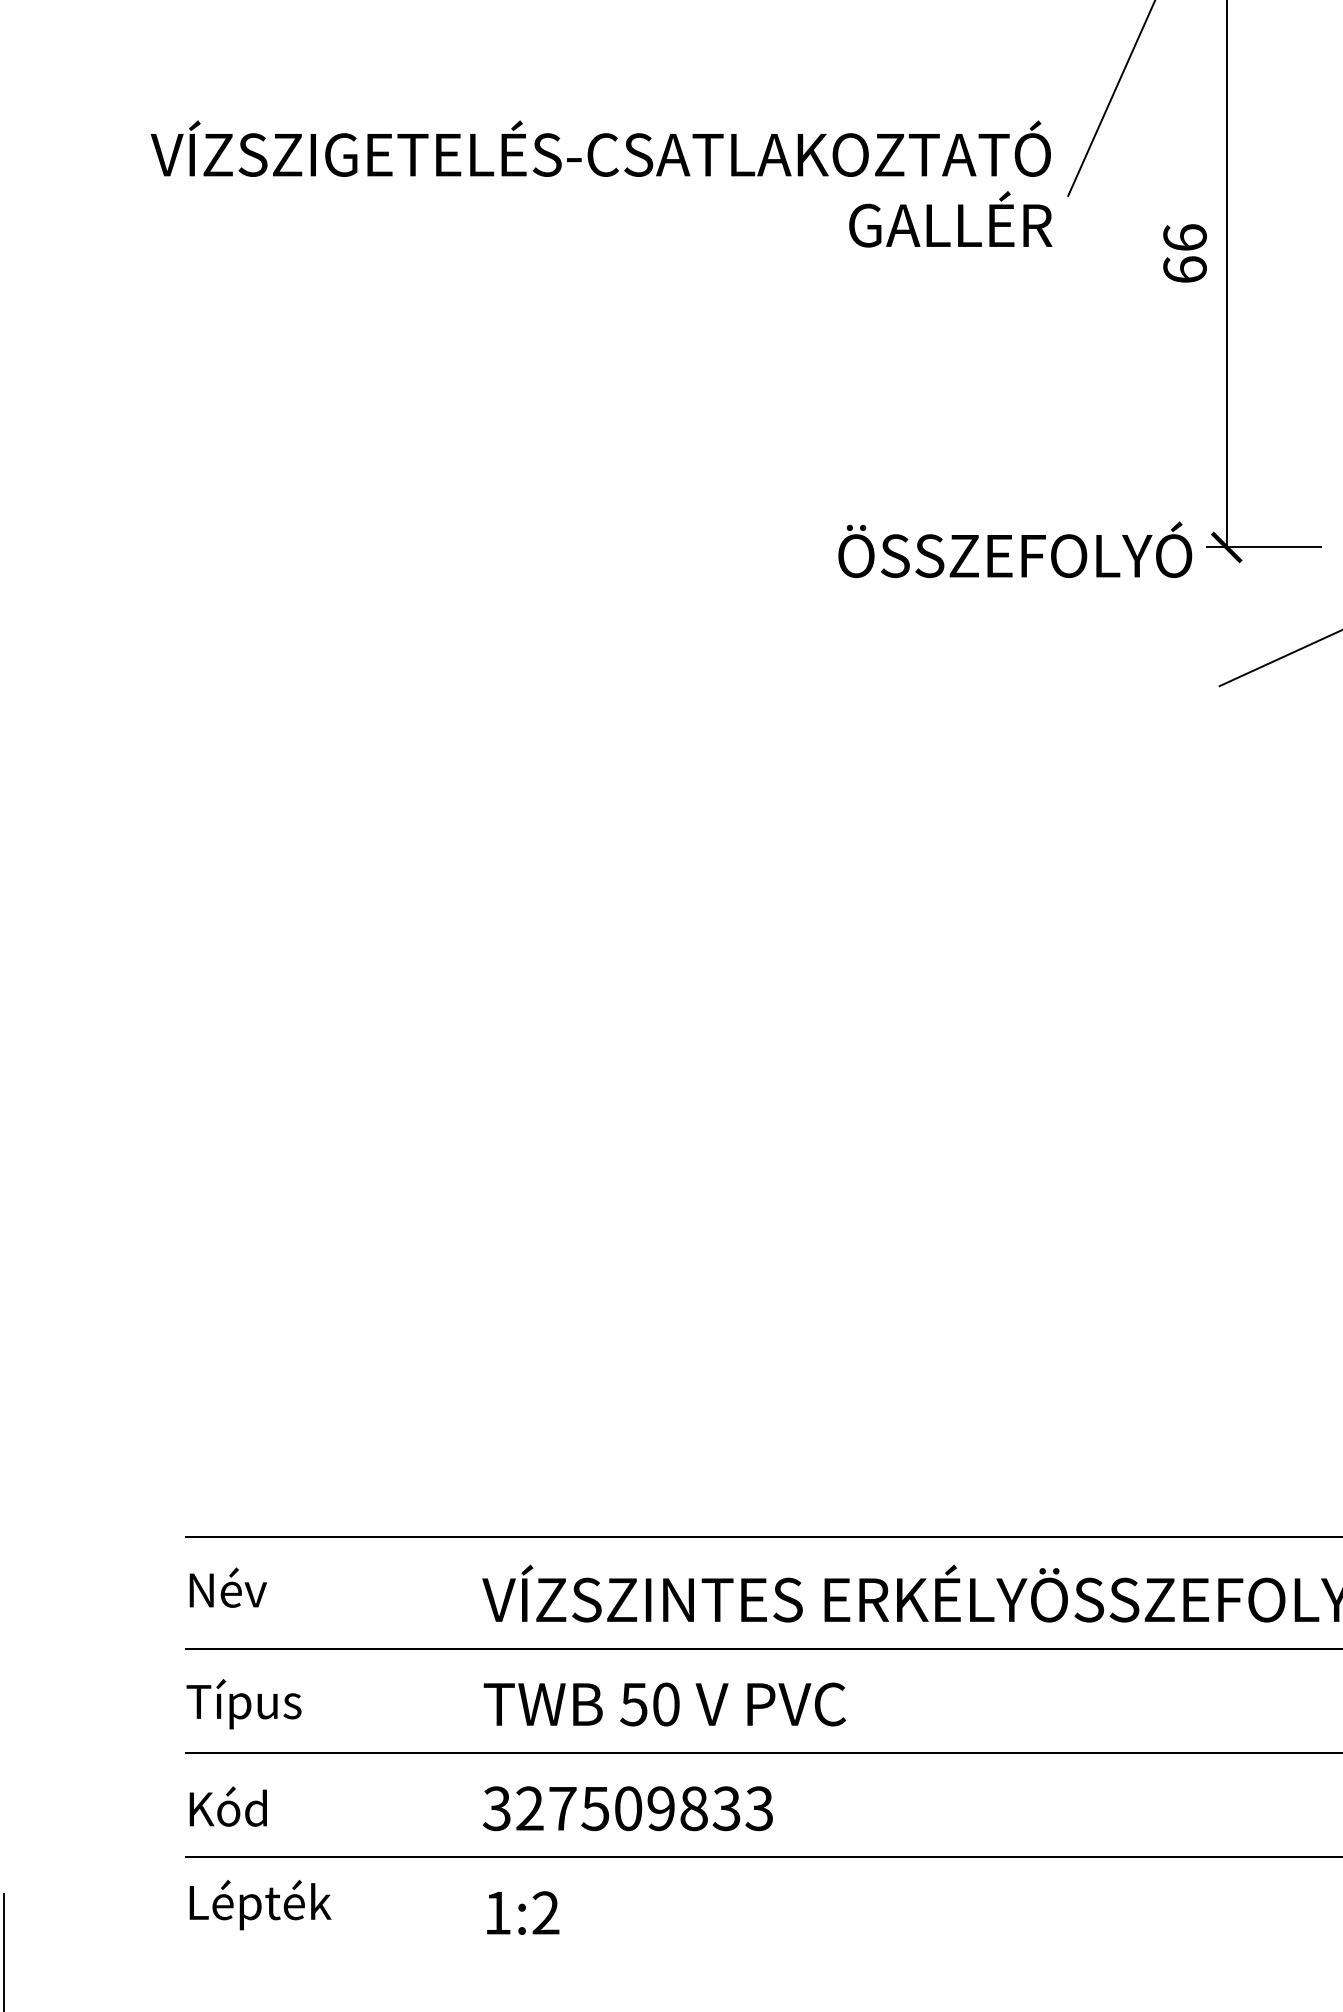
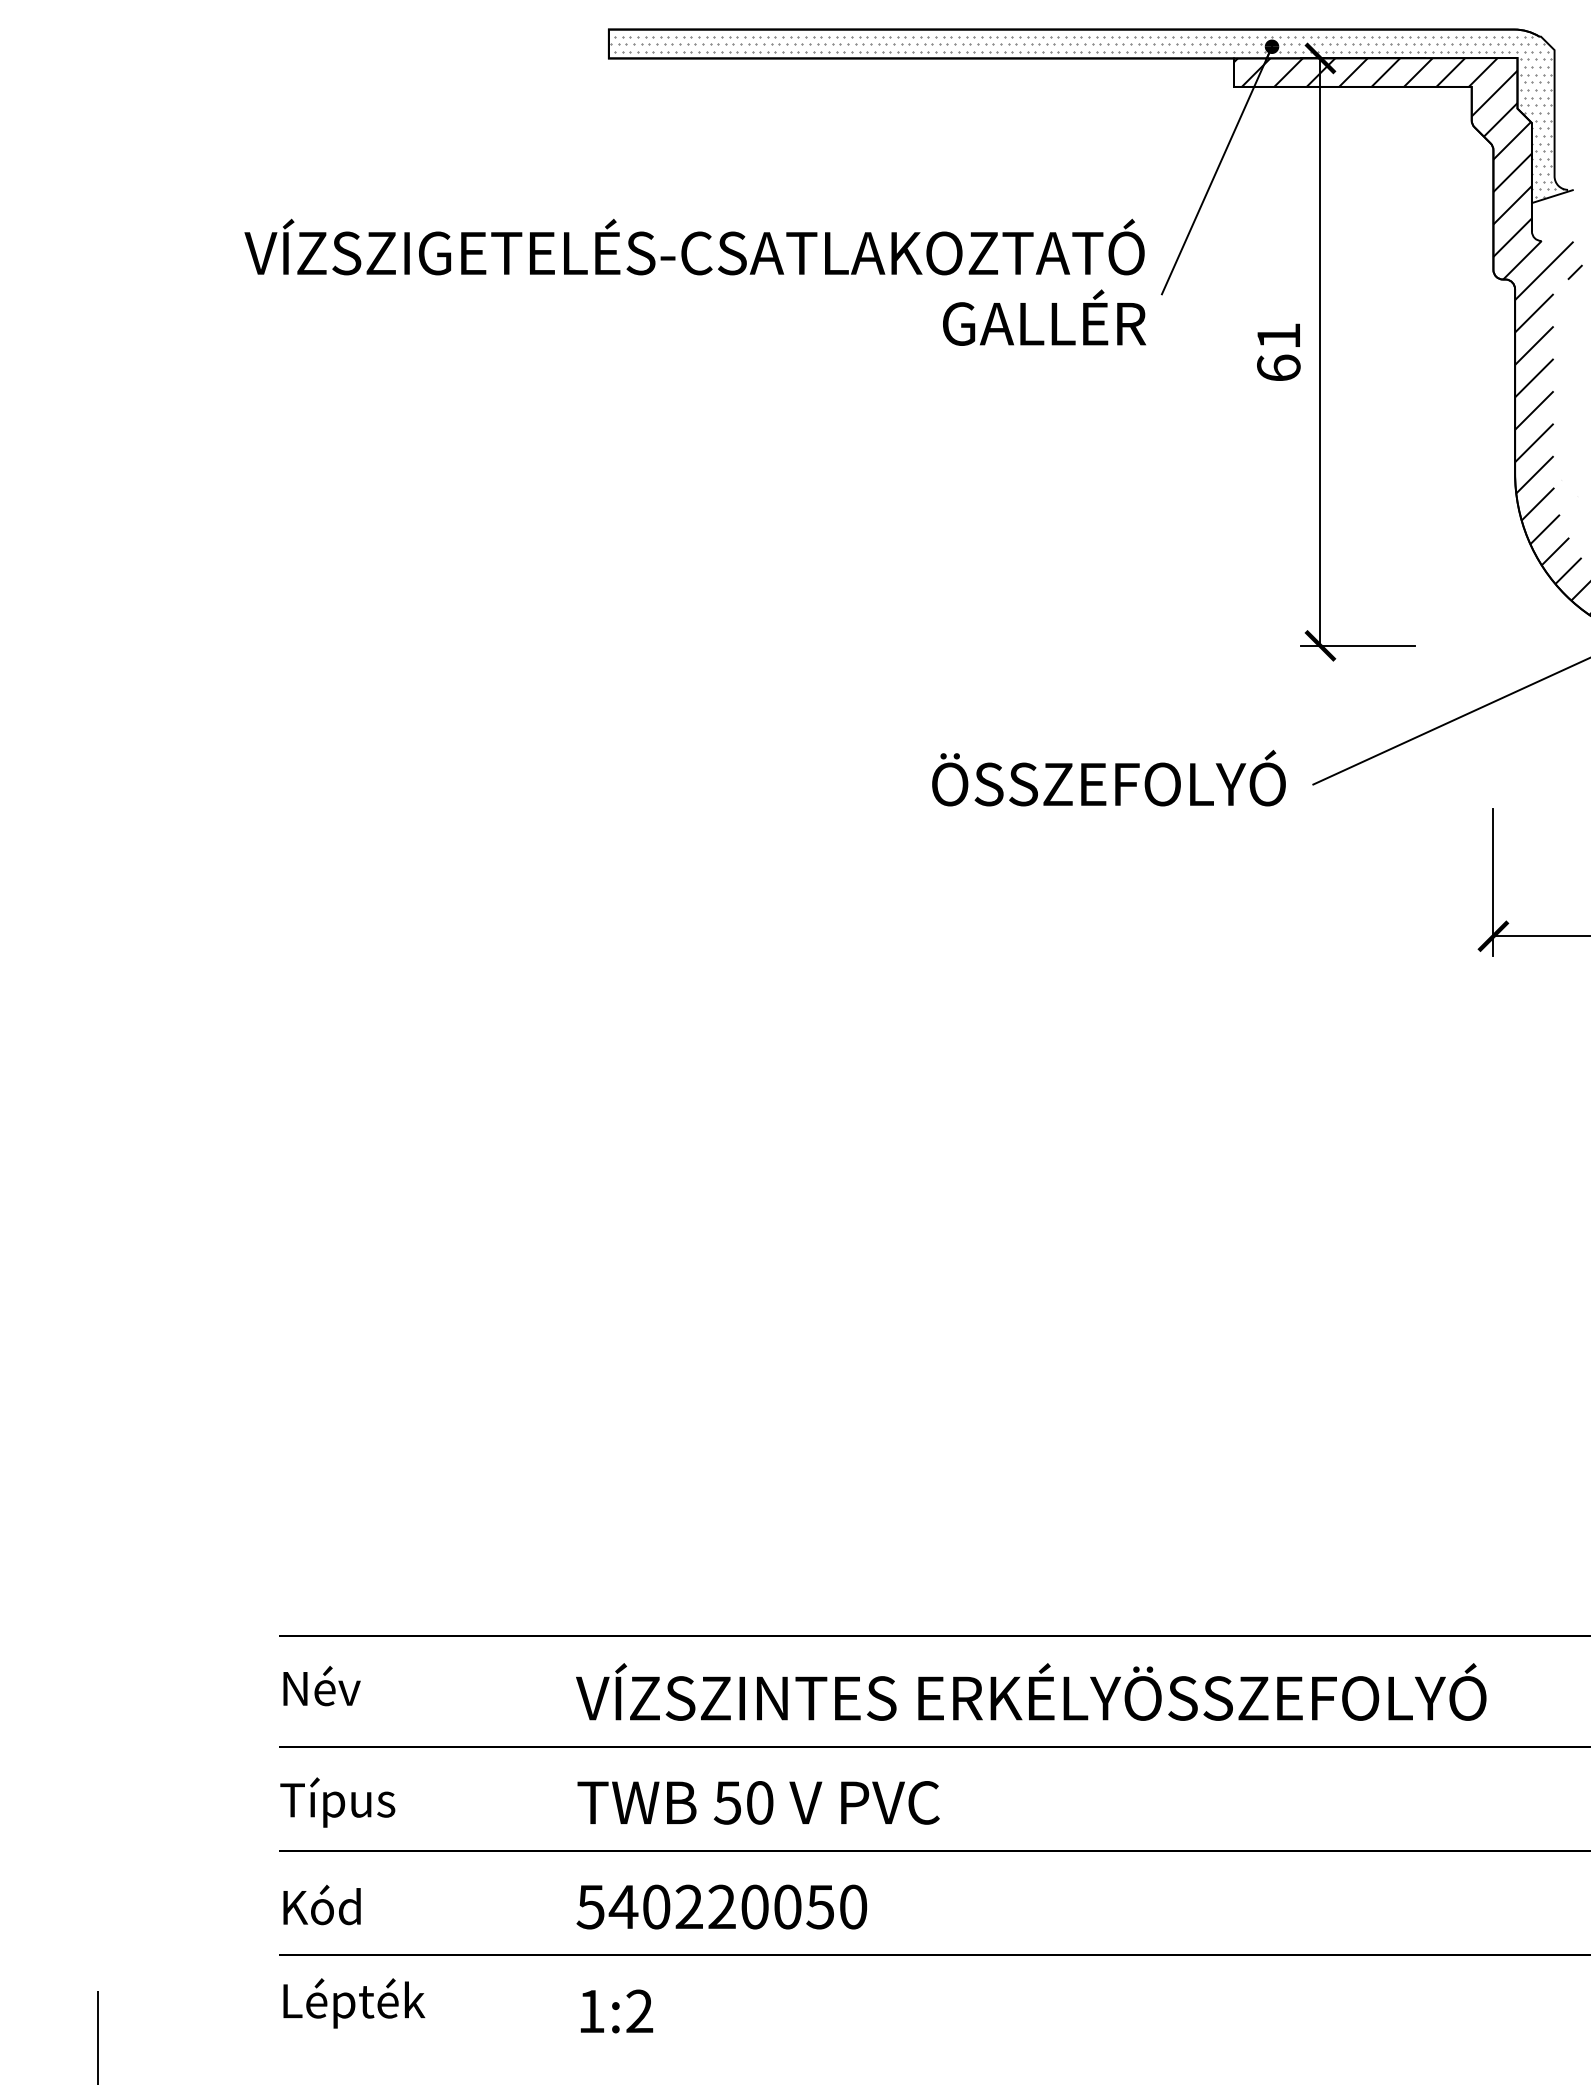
text: (1184, 237) -> (1278, 335), 66 -> 61
text: (1014, 550) -> (1108, 778), moved
text: (627, 1808) -> (721, 1906), 327509833 -> 540220050

